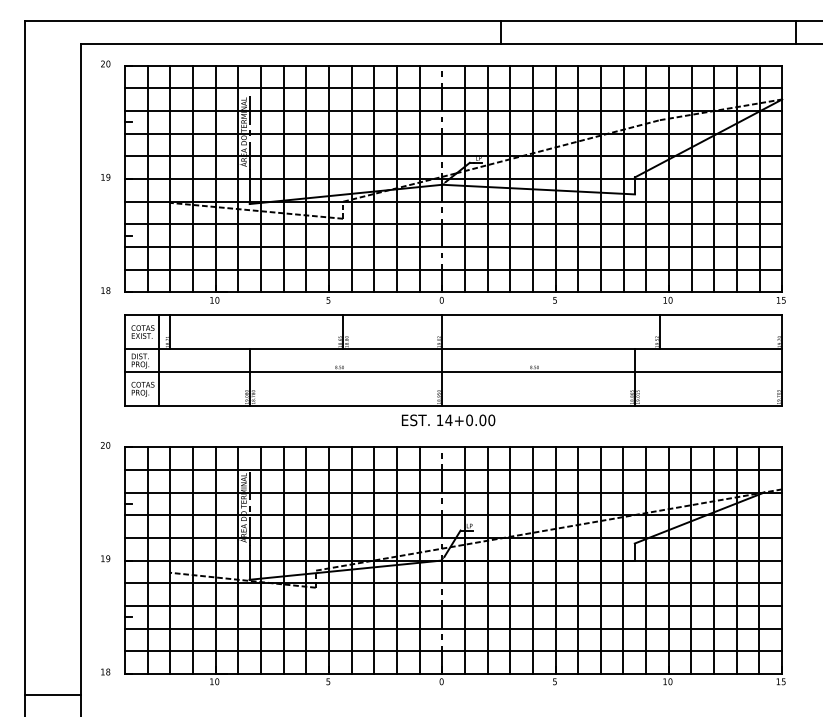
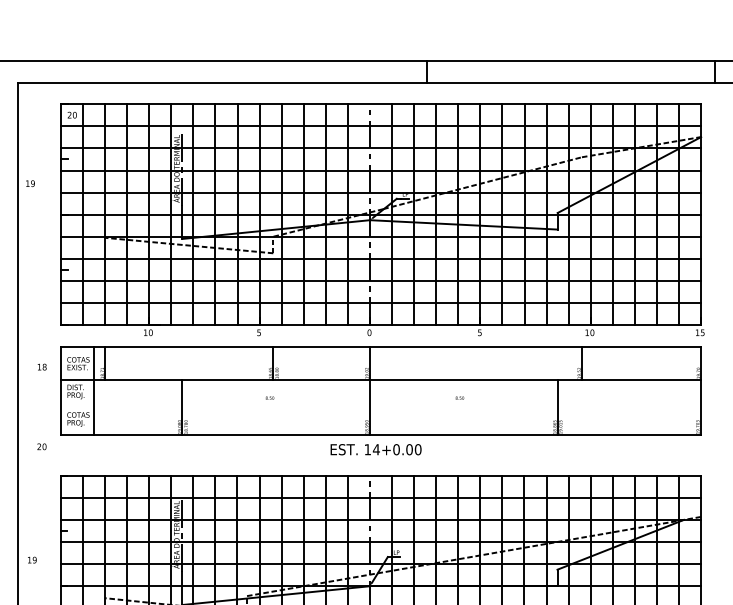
text: (105, 63) -> (72, 114), moved
text: (105, 176) -> (30, 182), moved
text: (105, 290) -> (41, 367), moved
line: (453, 371) -> (380, 402), removed
text: (105, 445) -> (41, 446), moved
text: (105, 558) -> (32, 559), moved

